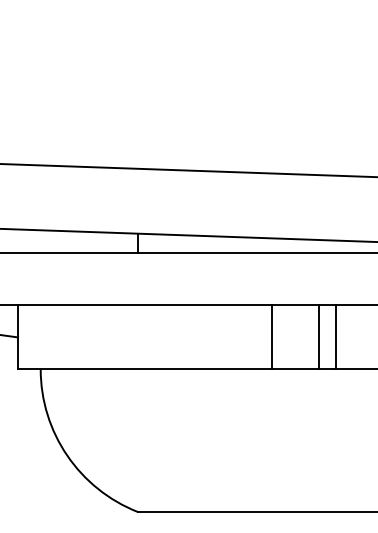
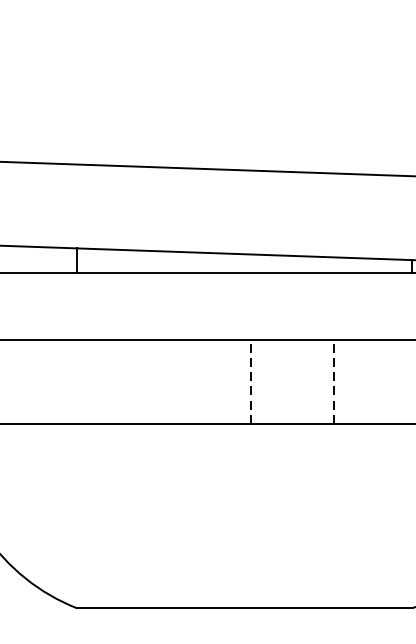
line: (272, 336) -> (251, 381), solid -> dashed
line: (318, 336) -> (310, 381), removed
line: (336, 336) -> (333, 381), solid -> dashed

